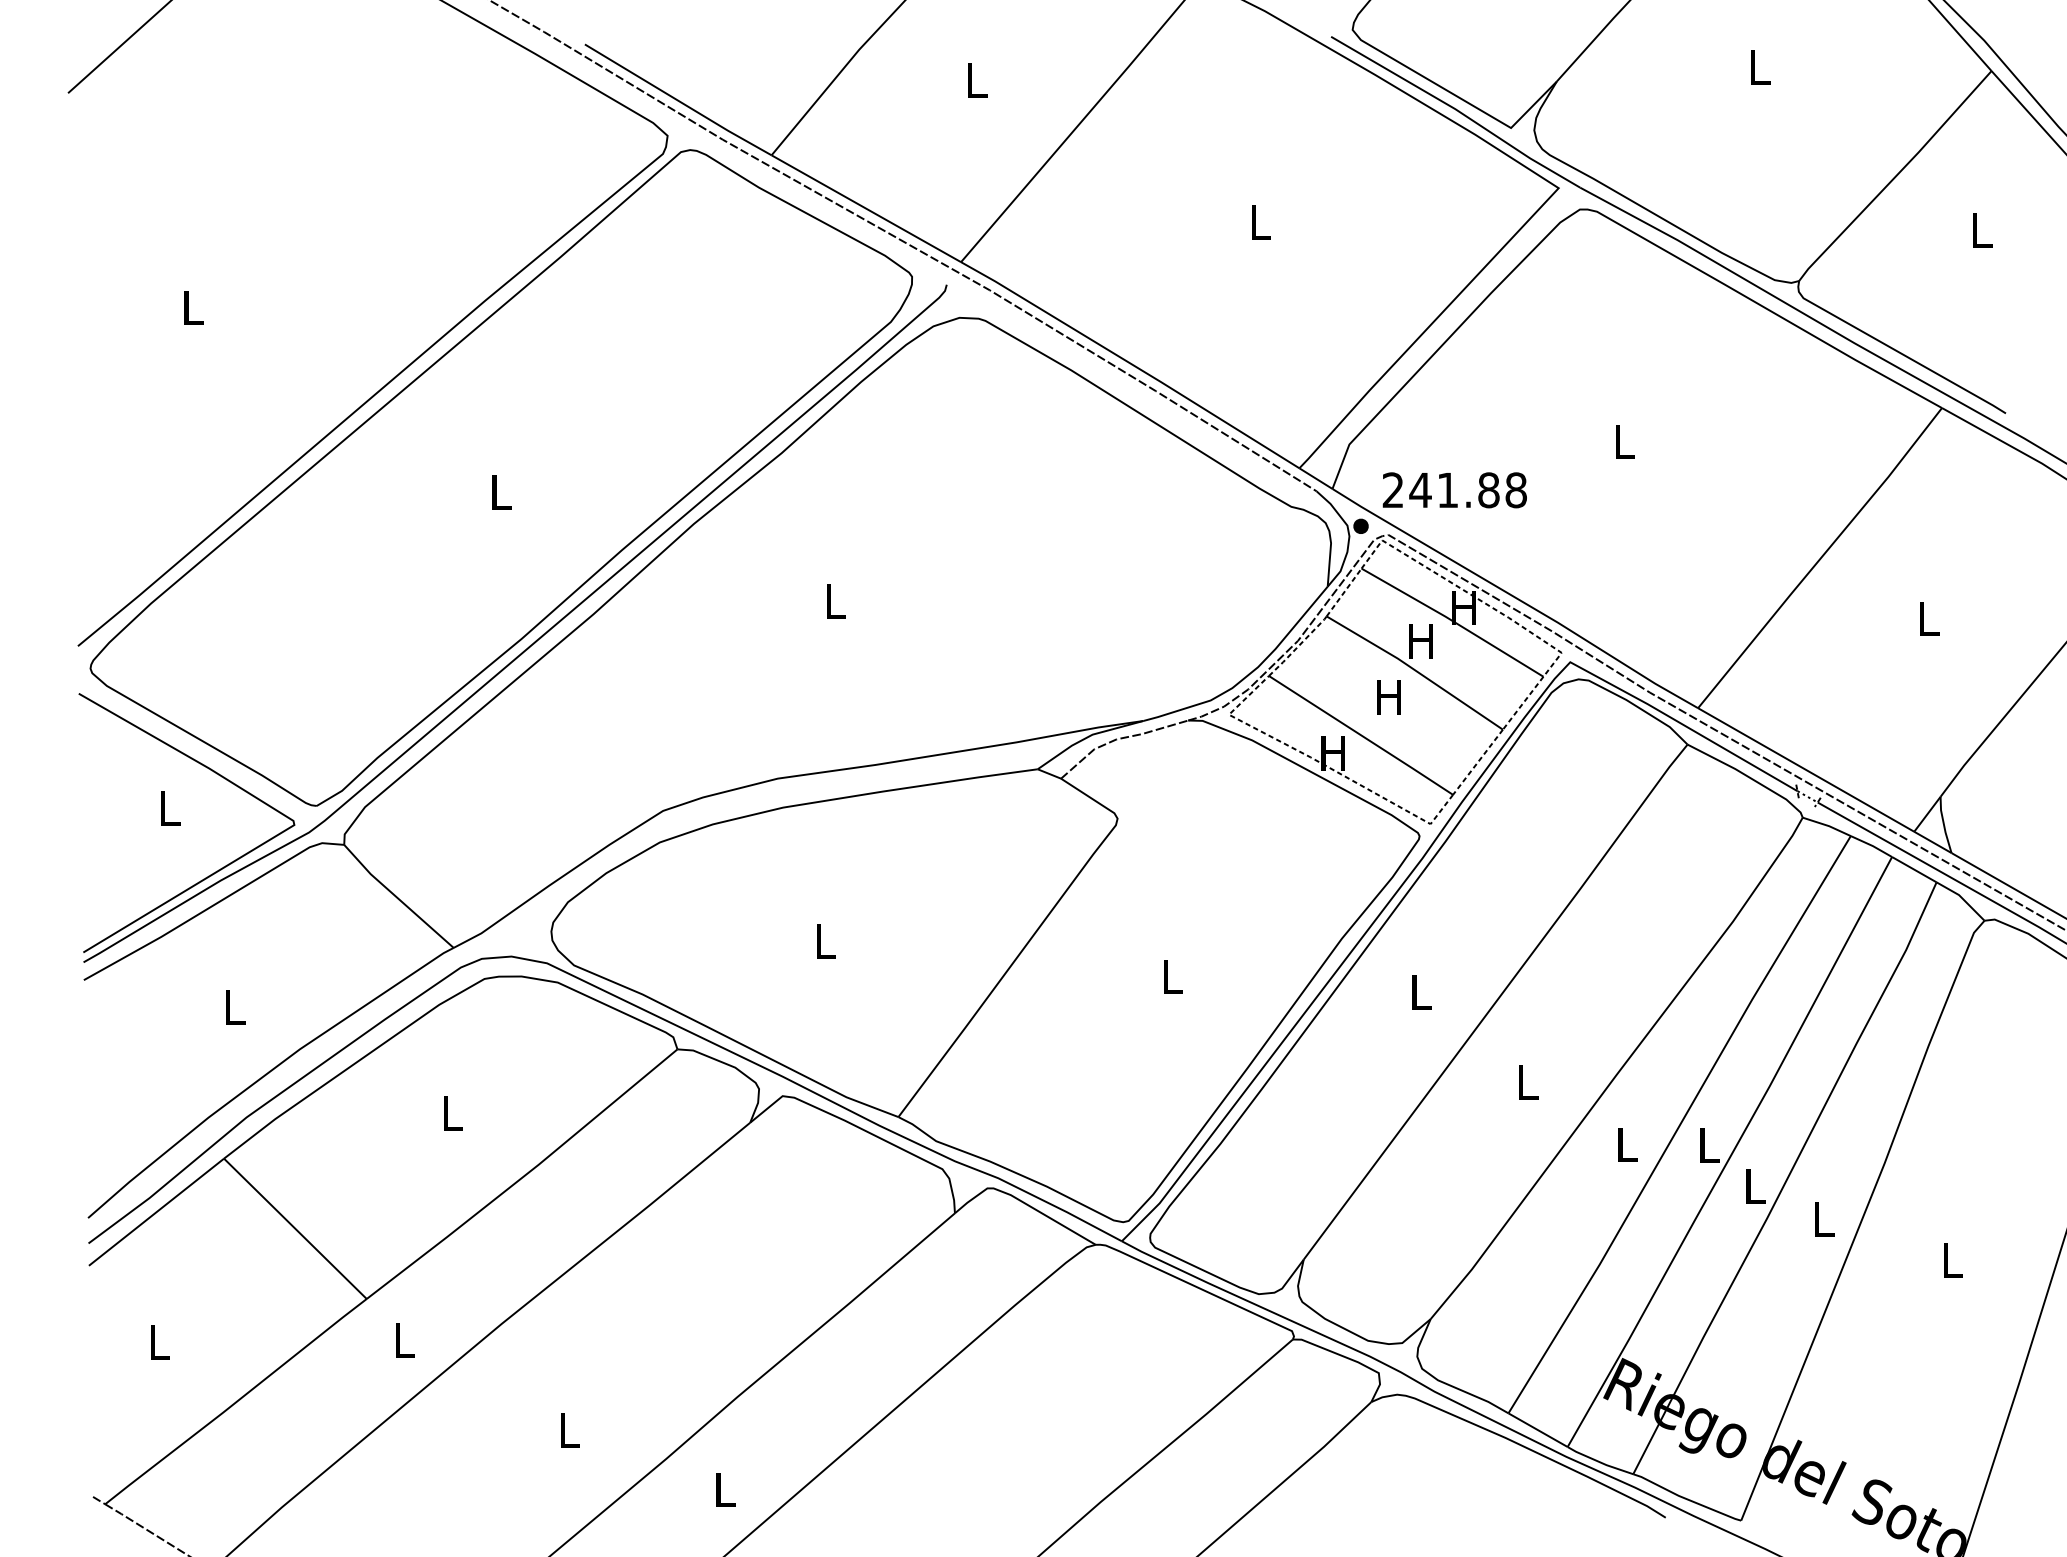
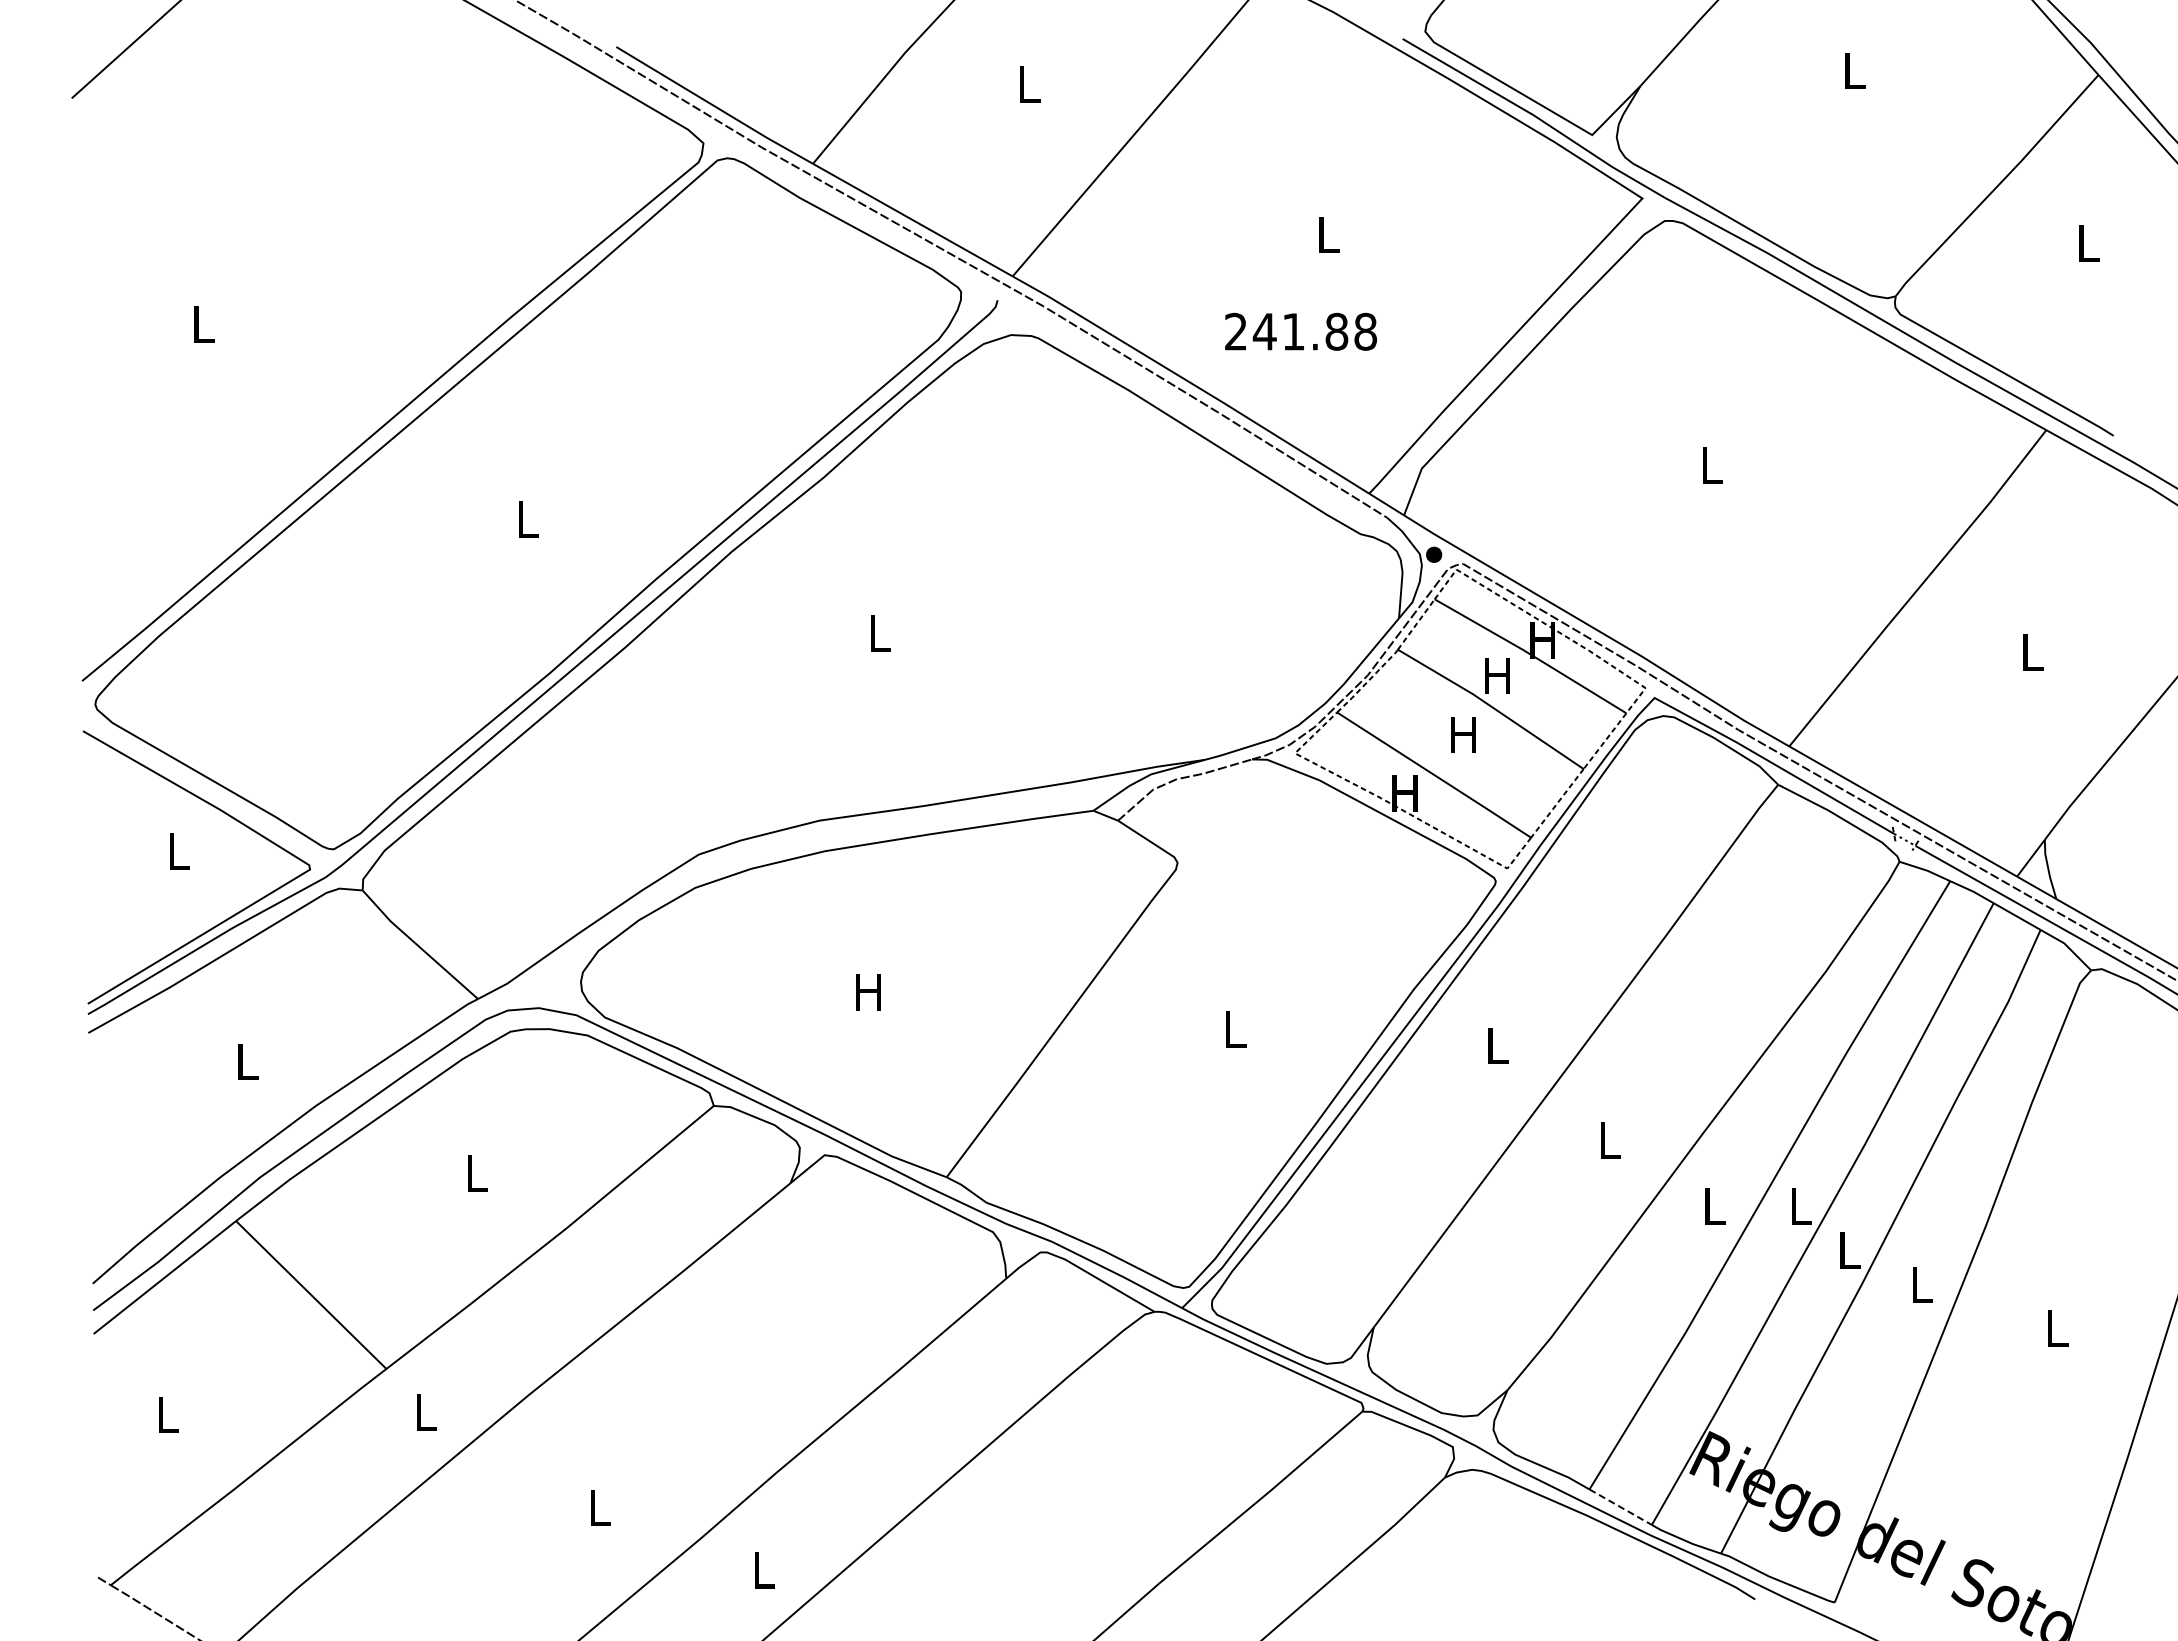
text: (1454, 490) -> (1300, 331), moved
text: (824, 941) -> (868, 992), L -> H
line: (1537, 1430) -> (1620, 1507), solid -> dashed

